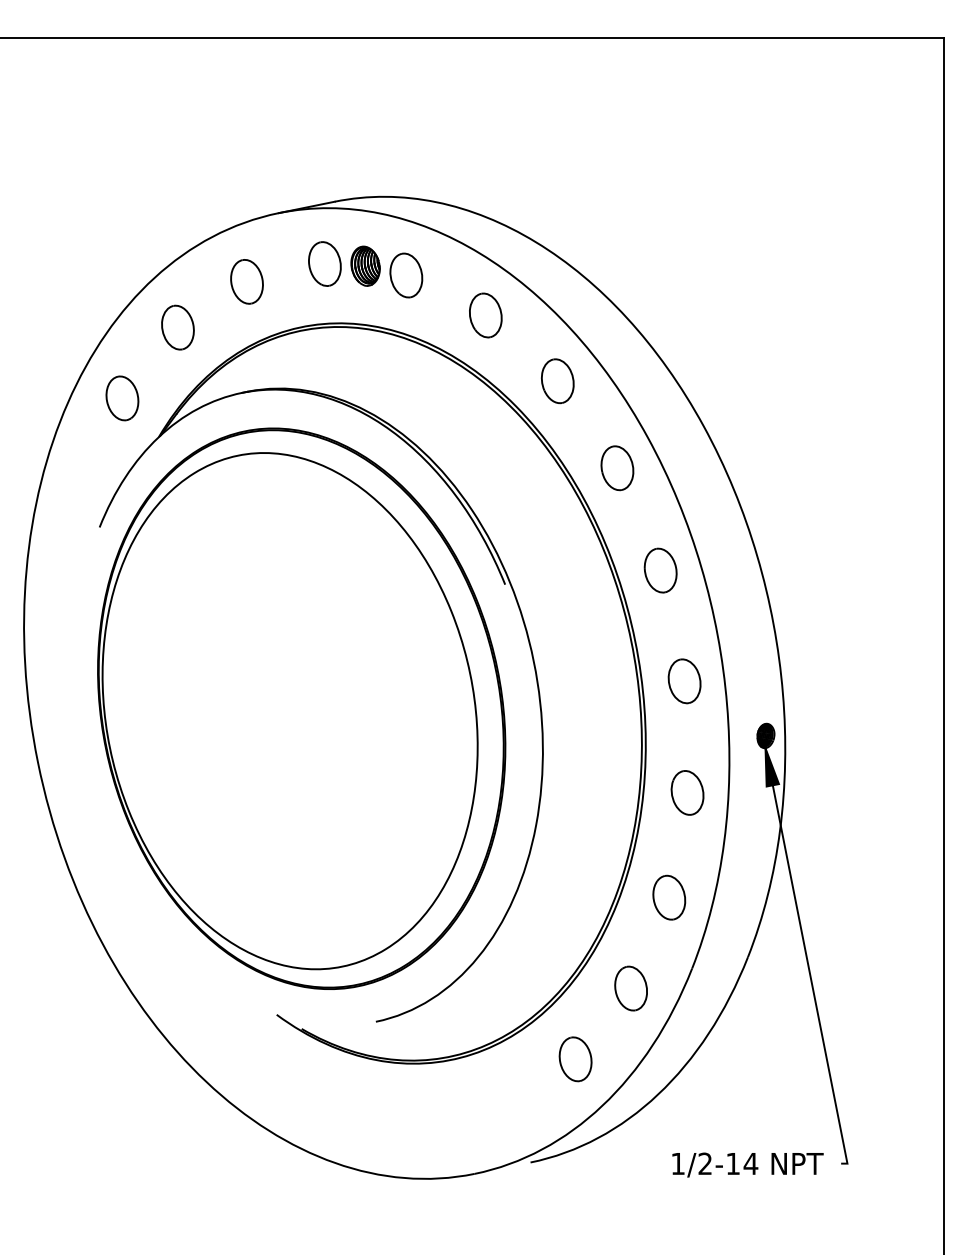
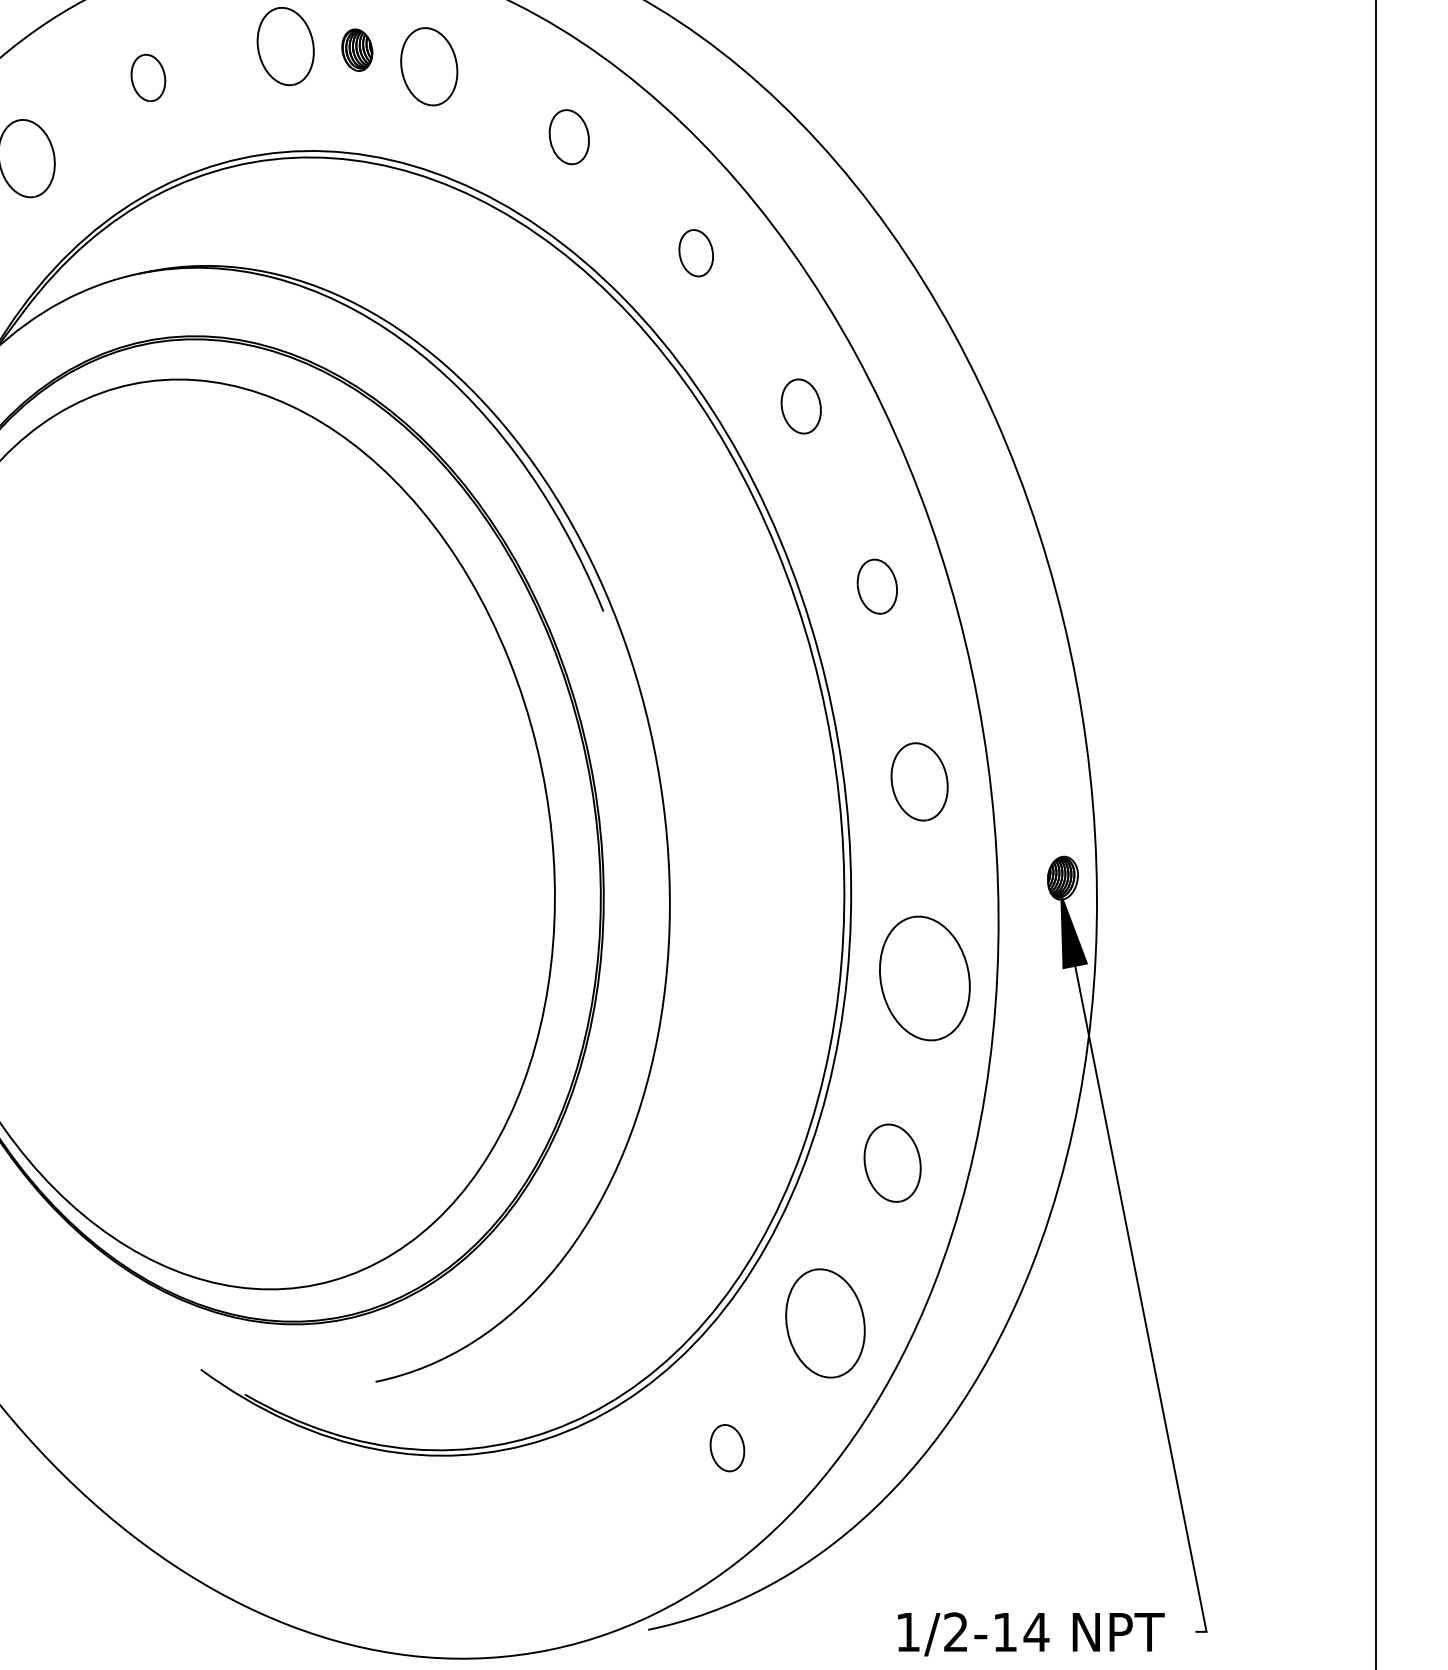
part: (365, 265) -> (357, 49), size x0.6
part: (246, 281) -> (147, 77), size x0.6
part: (485, 315) -> (568, 137), size x0.7
part: (557, 381) -> (695, 253), size x0.6
part: (617, 468) -> (801, 406), size x0.7
part: (660, 570) -> (877, 586), size x0.7
part: (687, 792) -> (924, 977), size x1.6
part: (630, 988) -> (824, 1323), size x1.4
part: (575, 1059) -> (727, 1448), size x0.6

